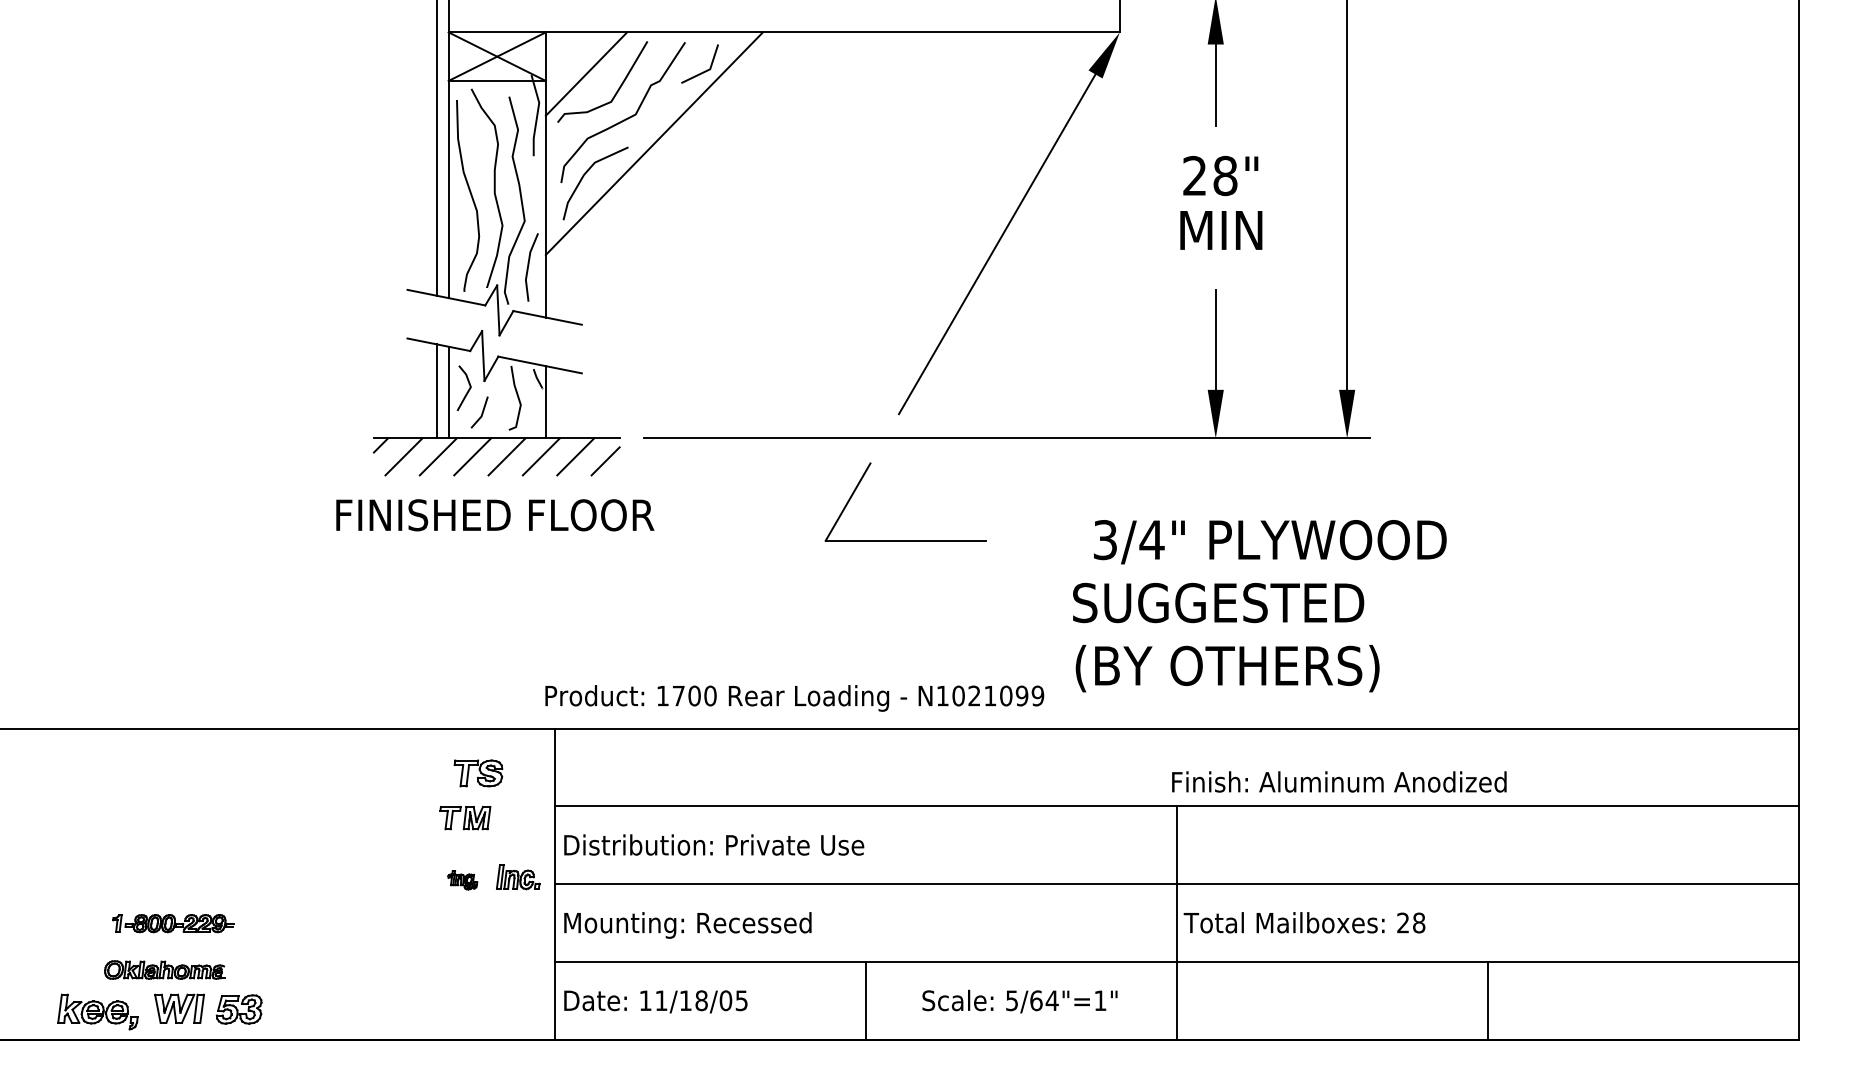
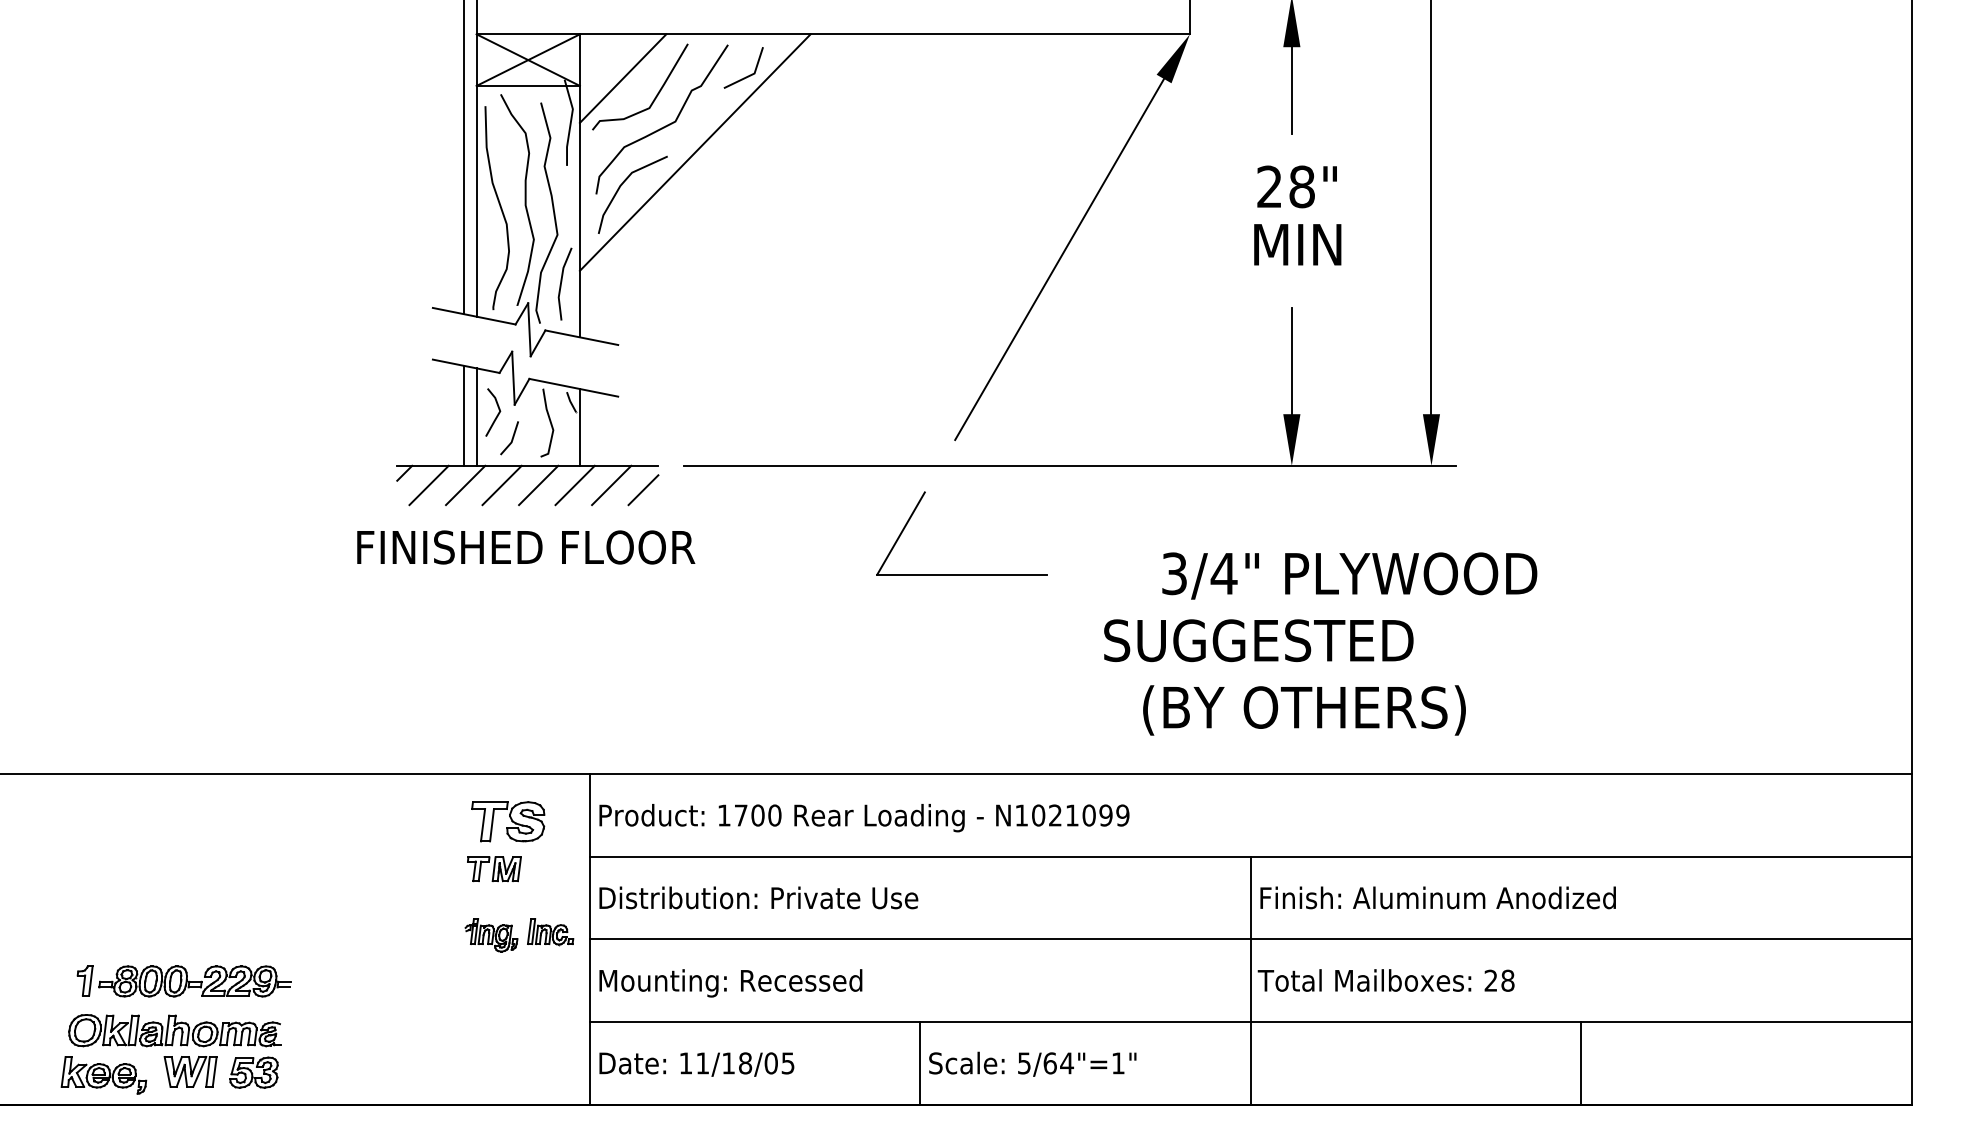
text: (1218, 602) -> (1258, 640), moved
text: (794, 698) -> (864, 818), moved
part: (478, 773) -> (508, 821), size x1.43
text: (1338, 781) -> (1437, 897), moved
part: (462, 880) -> (491, 935), size x1.67
part: (172, 923) -> (183, 981), size x1.67
part: (164, 969) -> (174, 1030), size x1.67
text: (1019, 1000) -> (1032, 1063), moved

